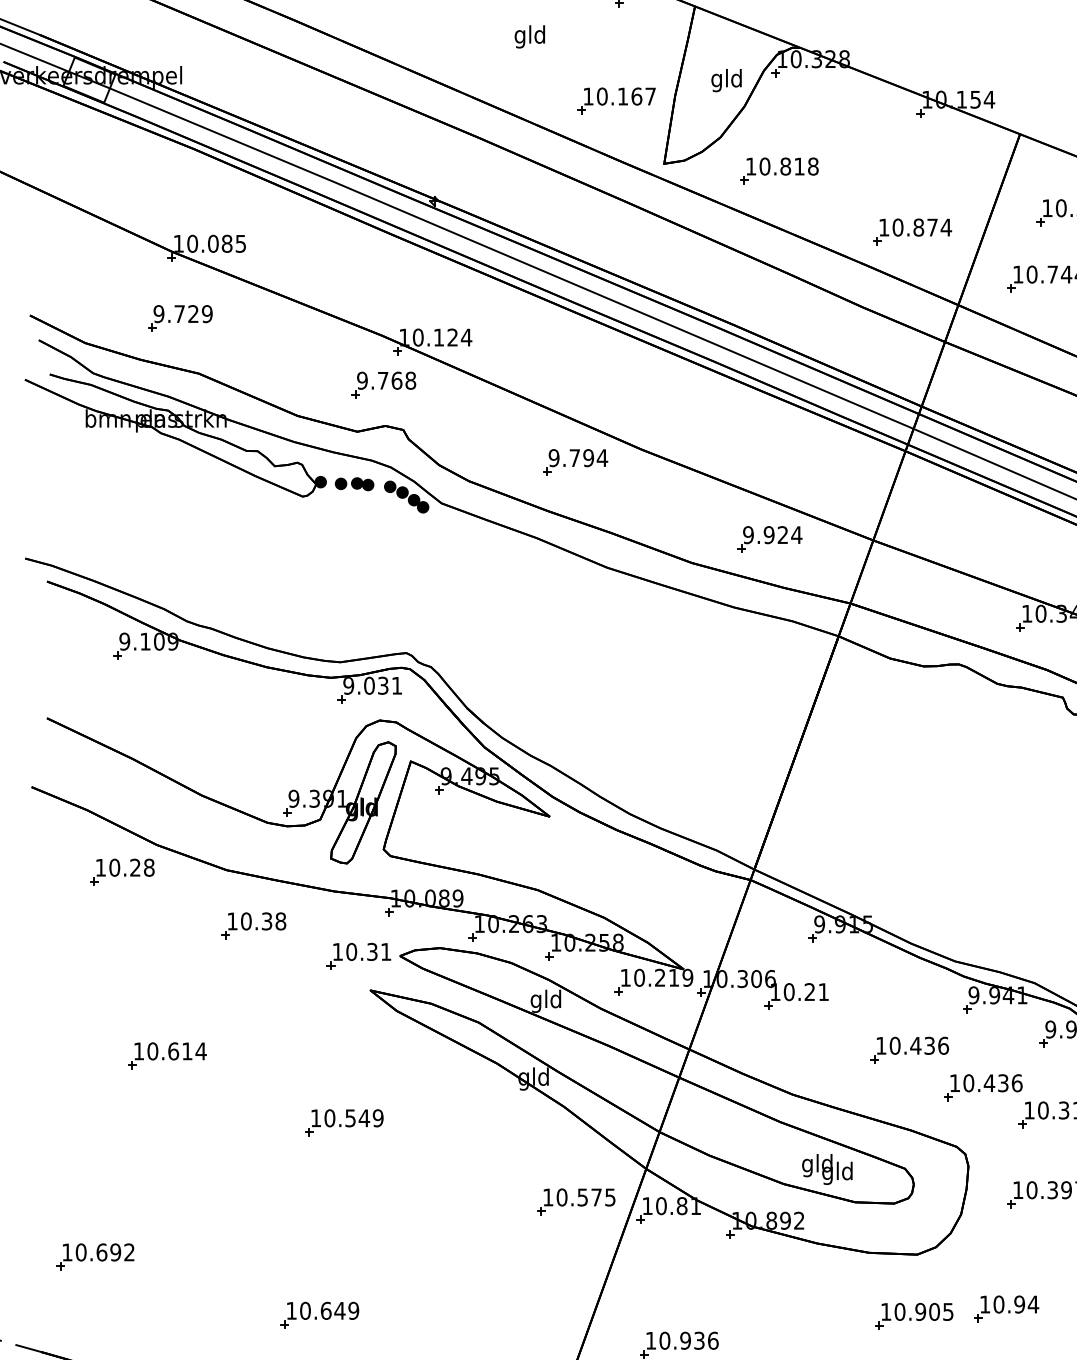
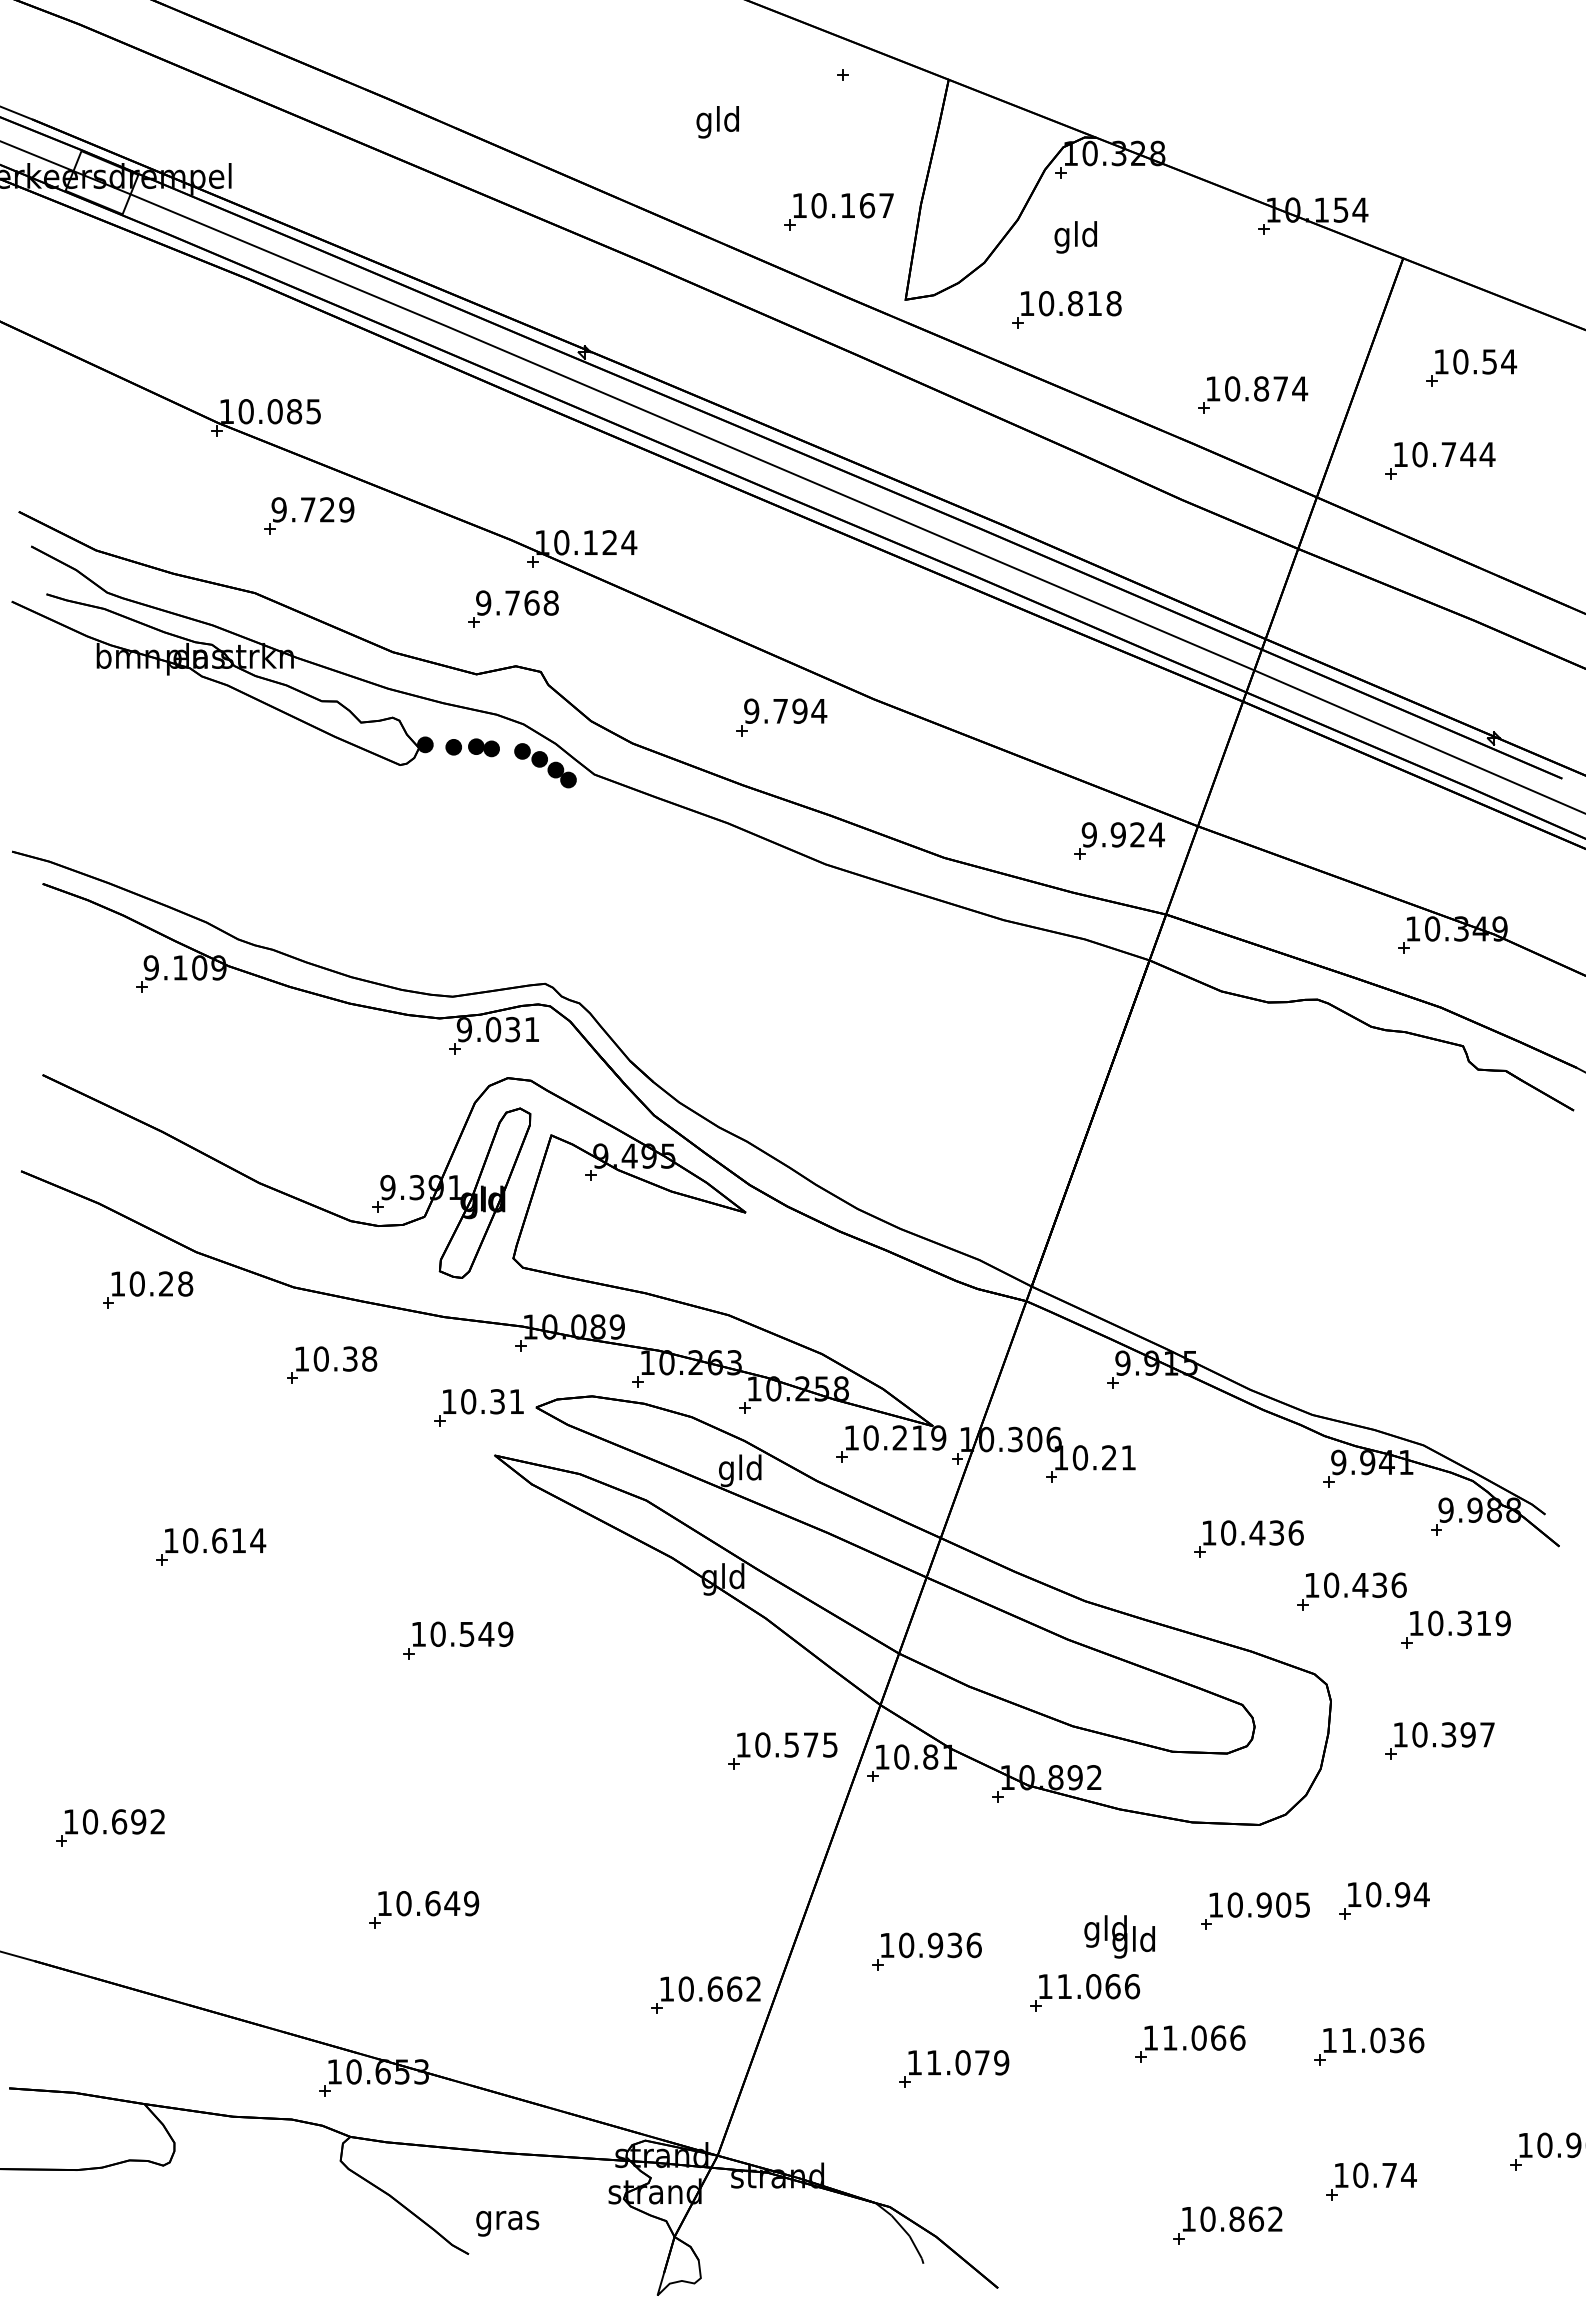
text: (726, 80) -> (1075, 237), moved
part: (180, 318) -> (309, 515), moved
part: (769, 539) -> (1119, 840), moved
text: (827, 1169) -> (1119, 1936), moved

